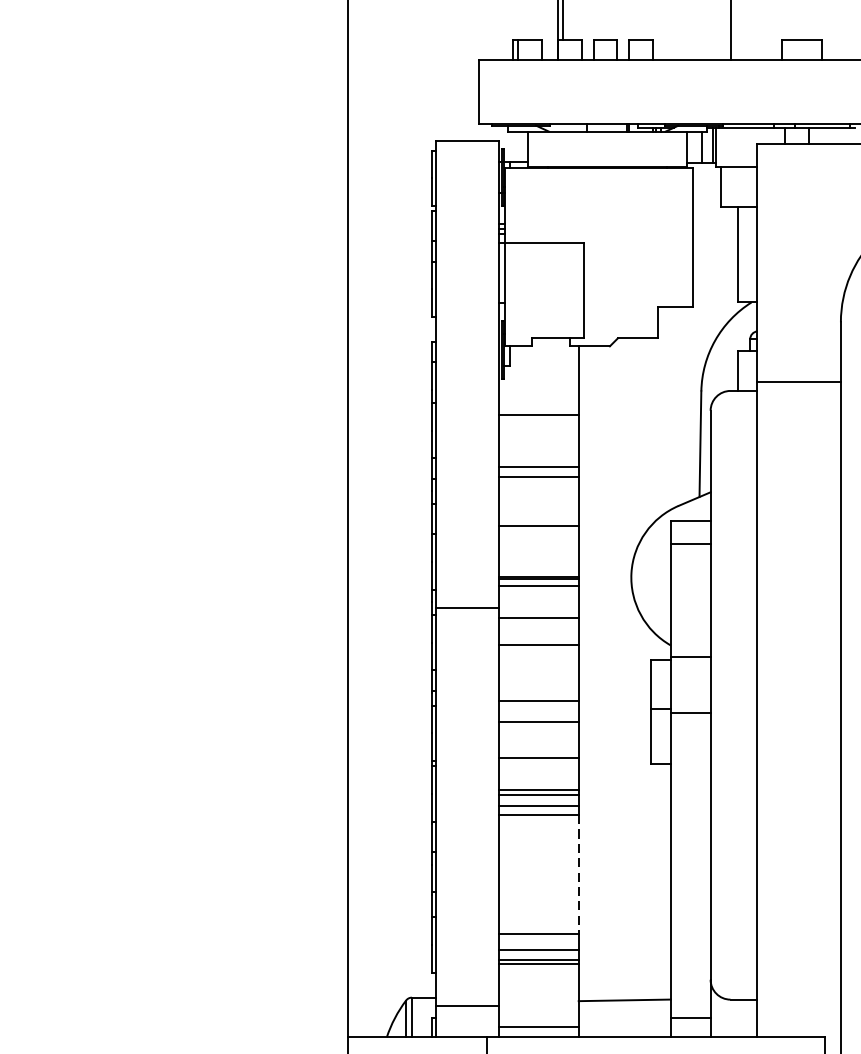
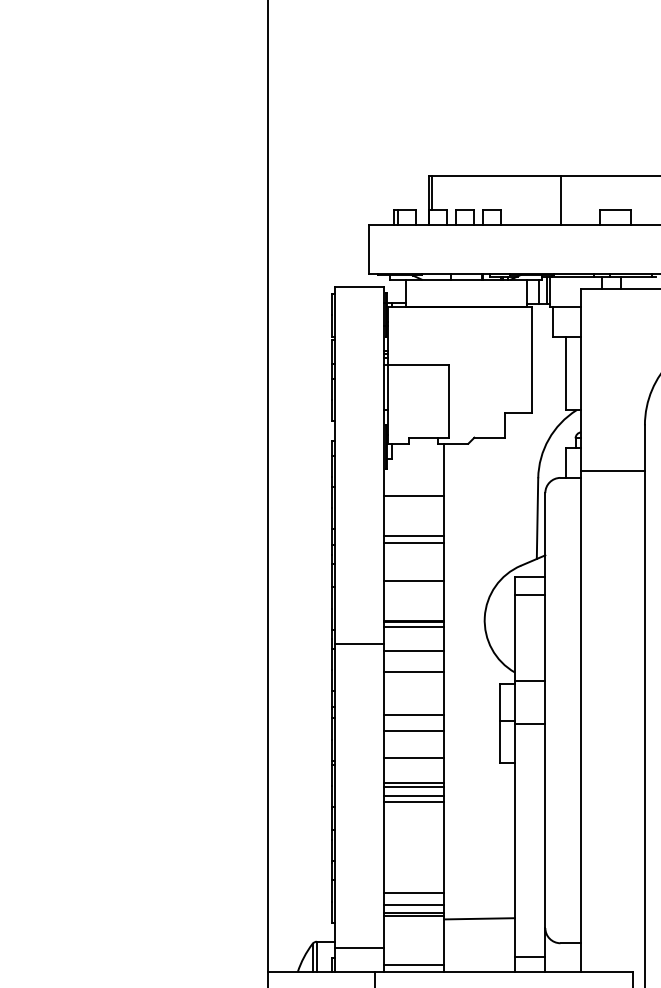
line: (578, 874) -> (444, 847), dashed -> solid
line: (624, 999) -> (479, 918), moved

